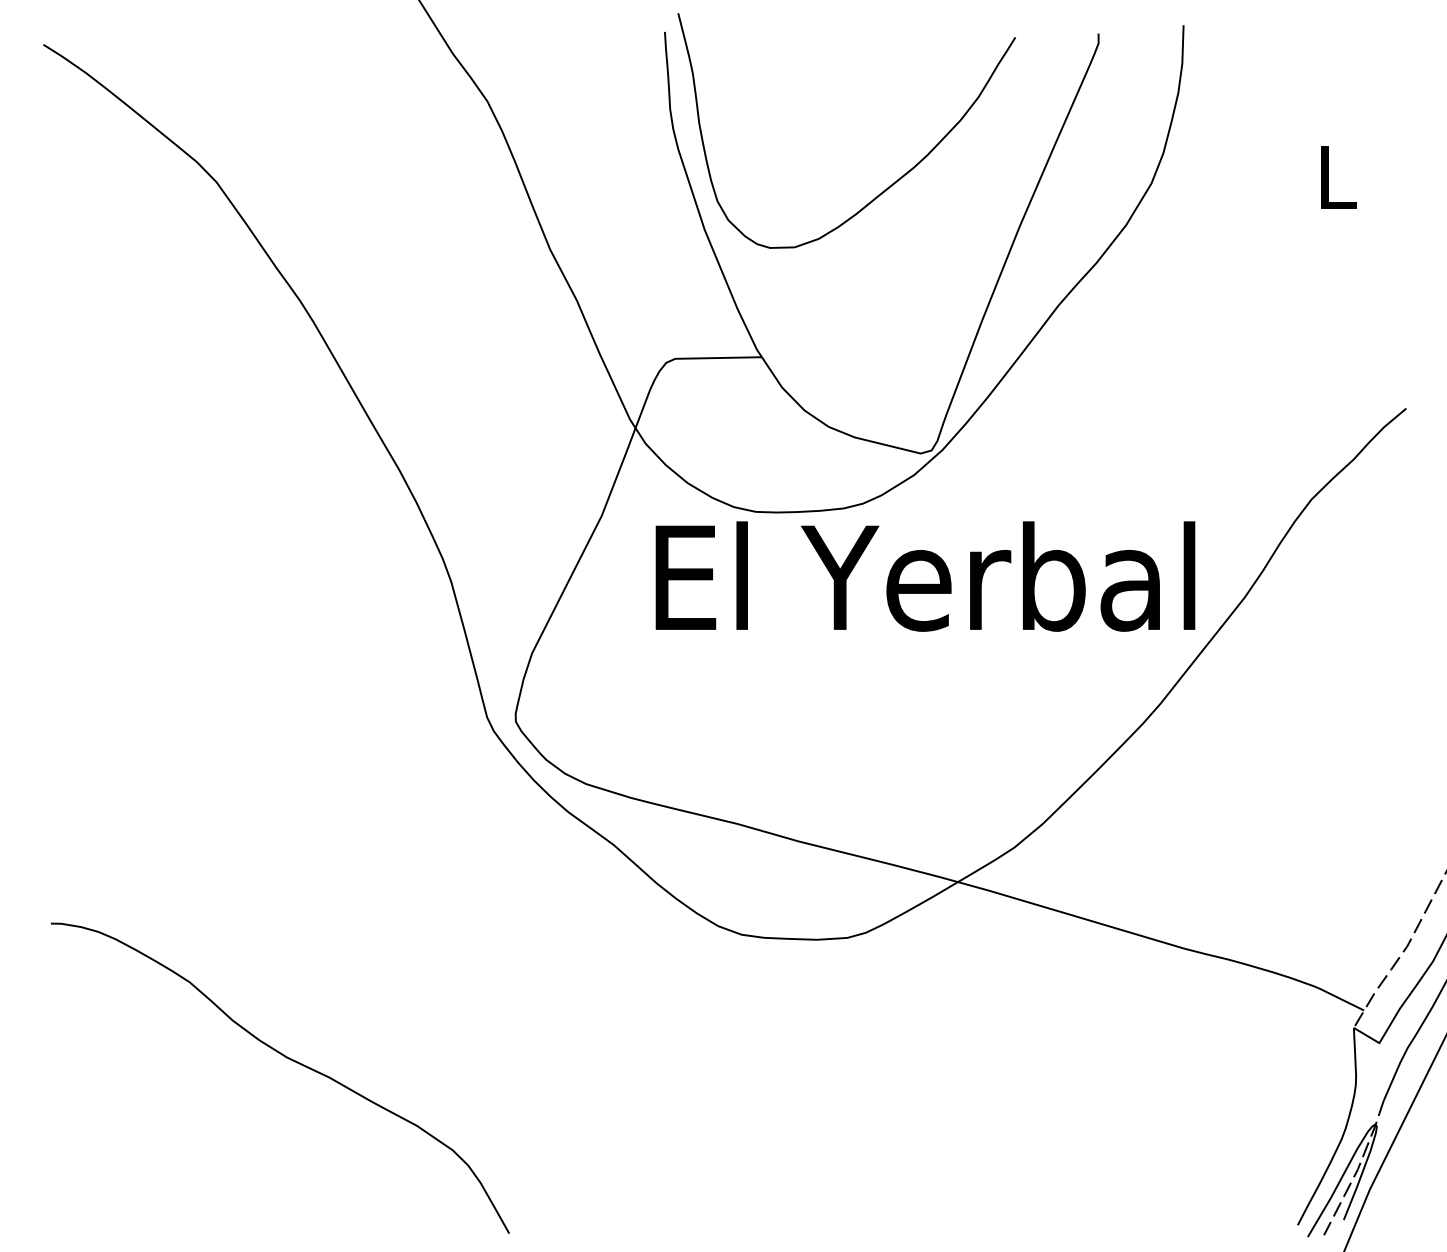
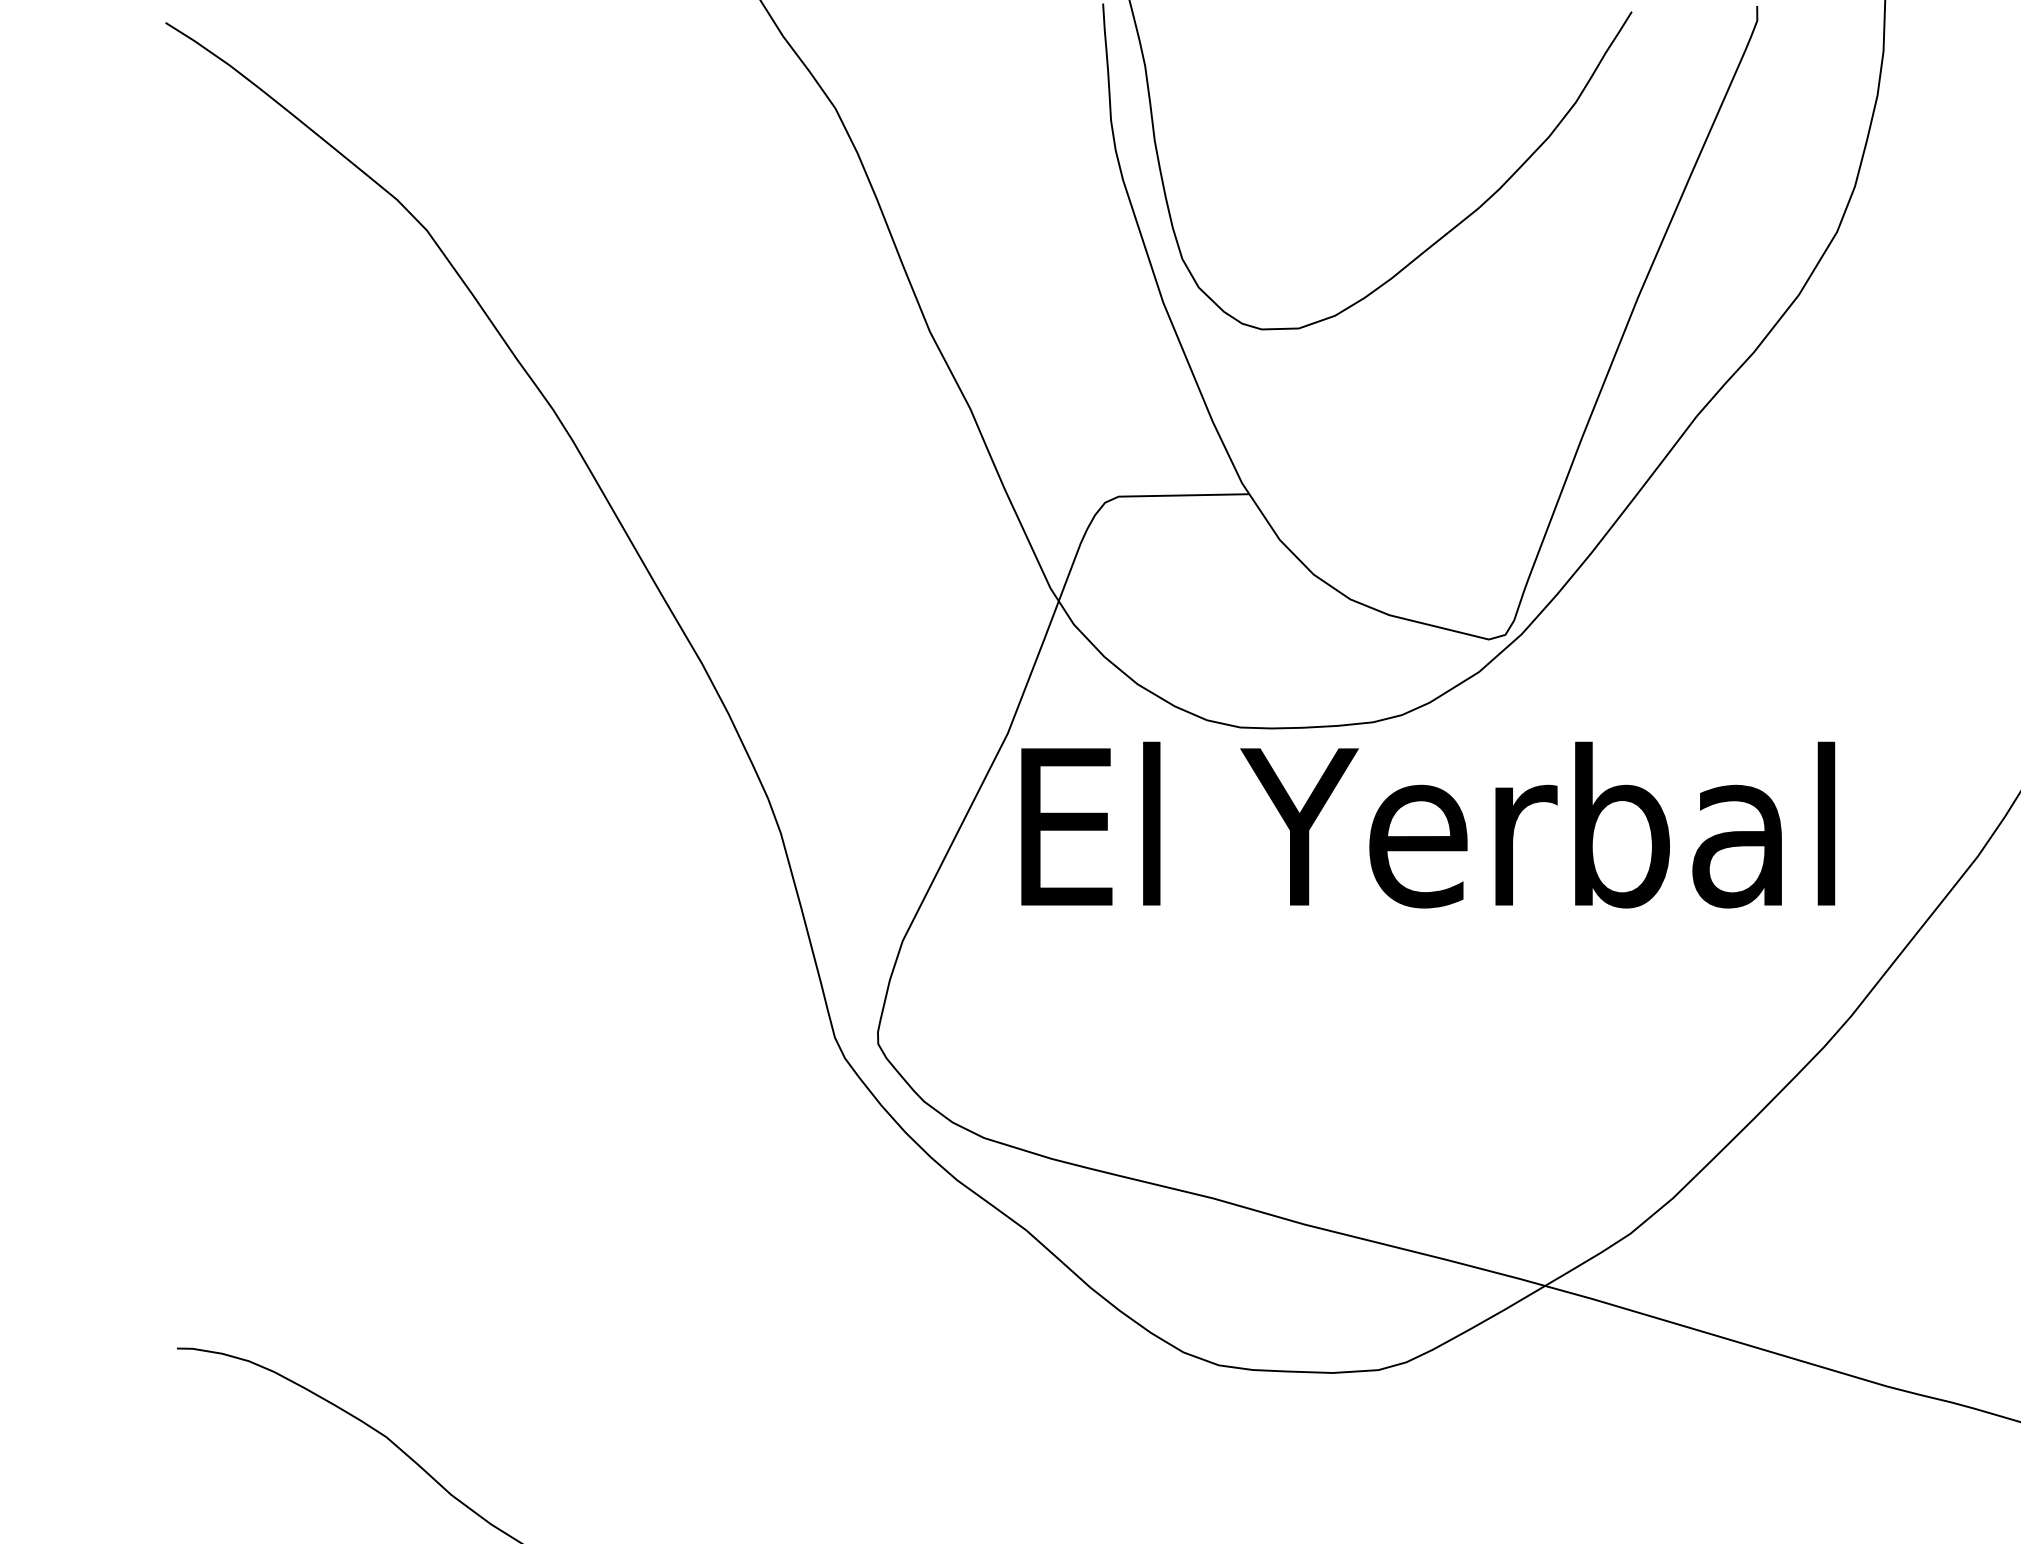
text: (925, 576) -> (1428, 824), moved

